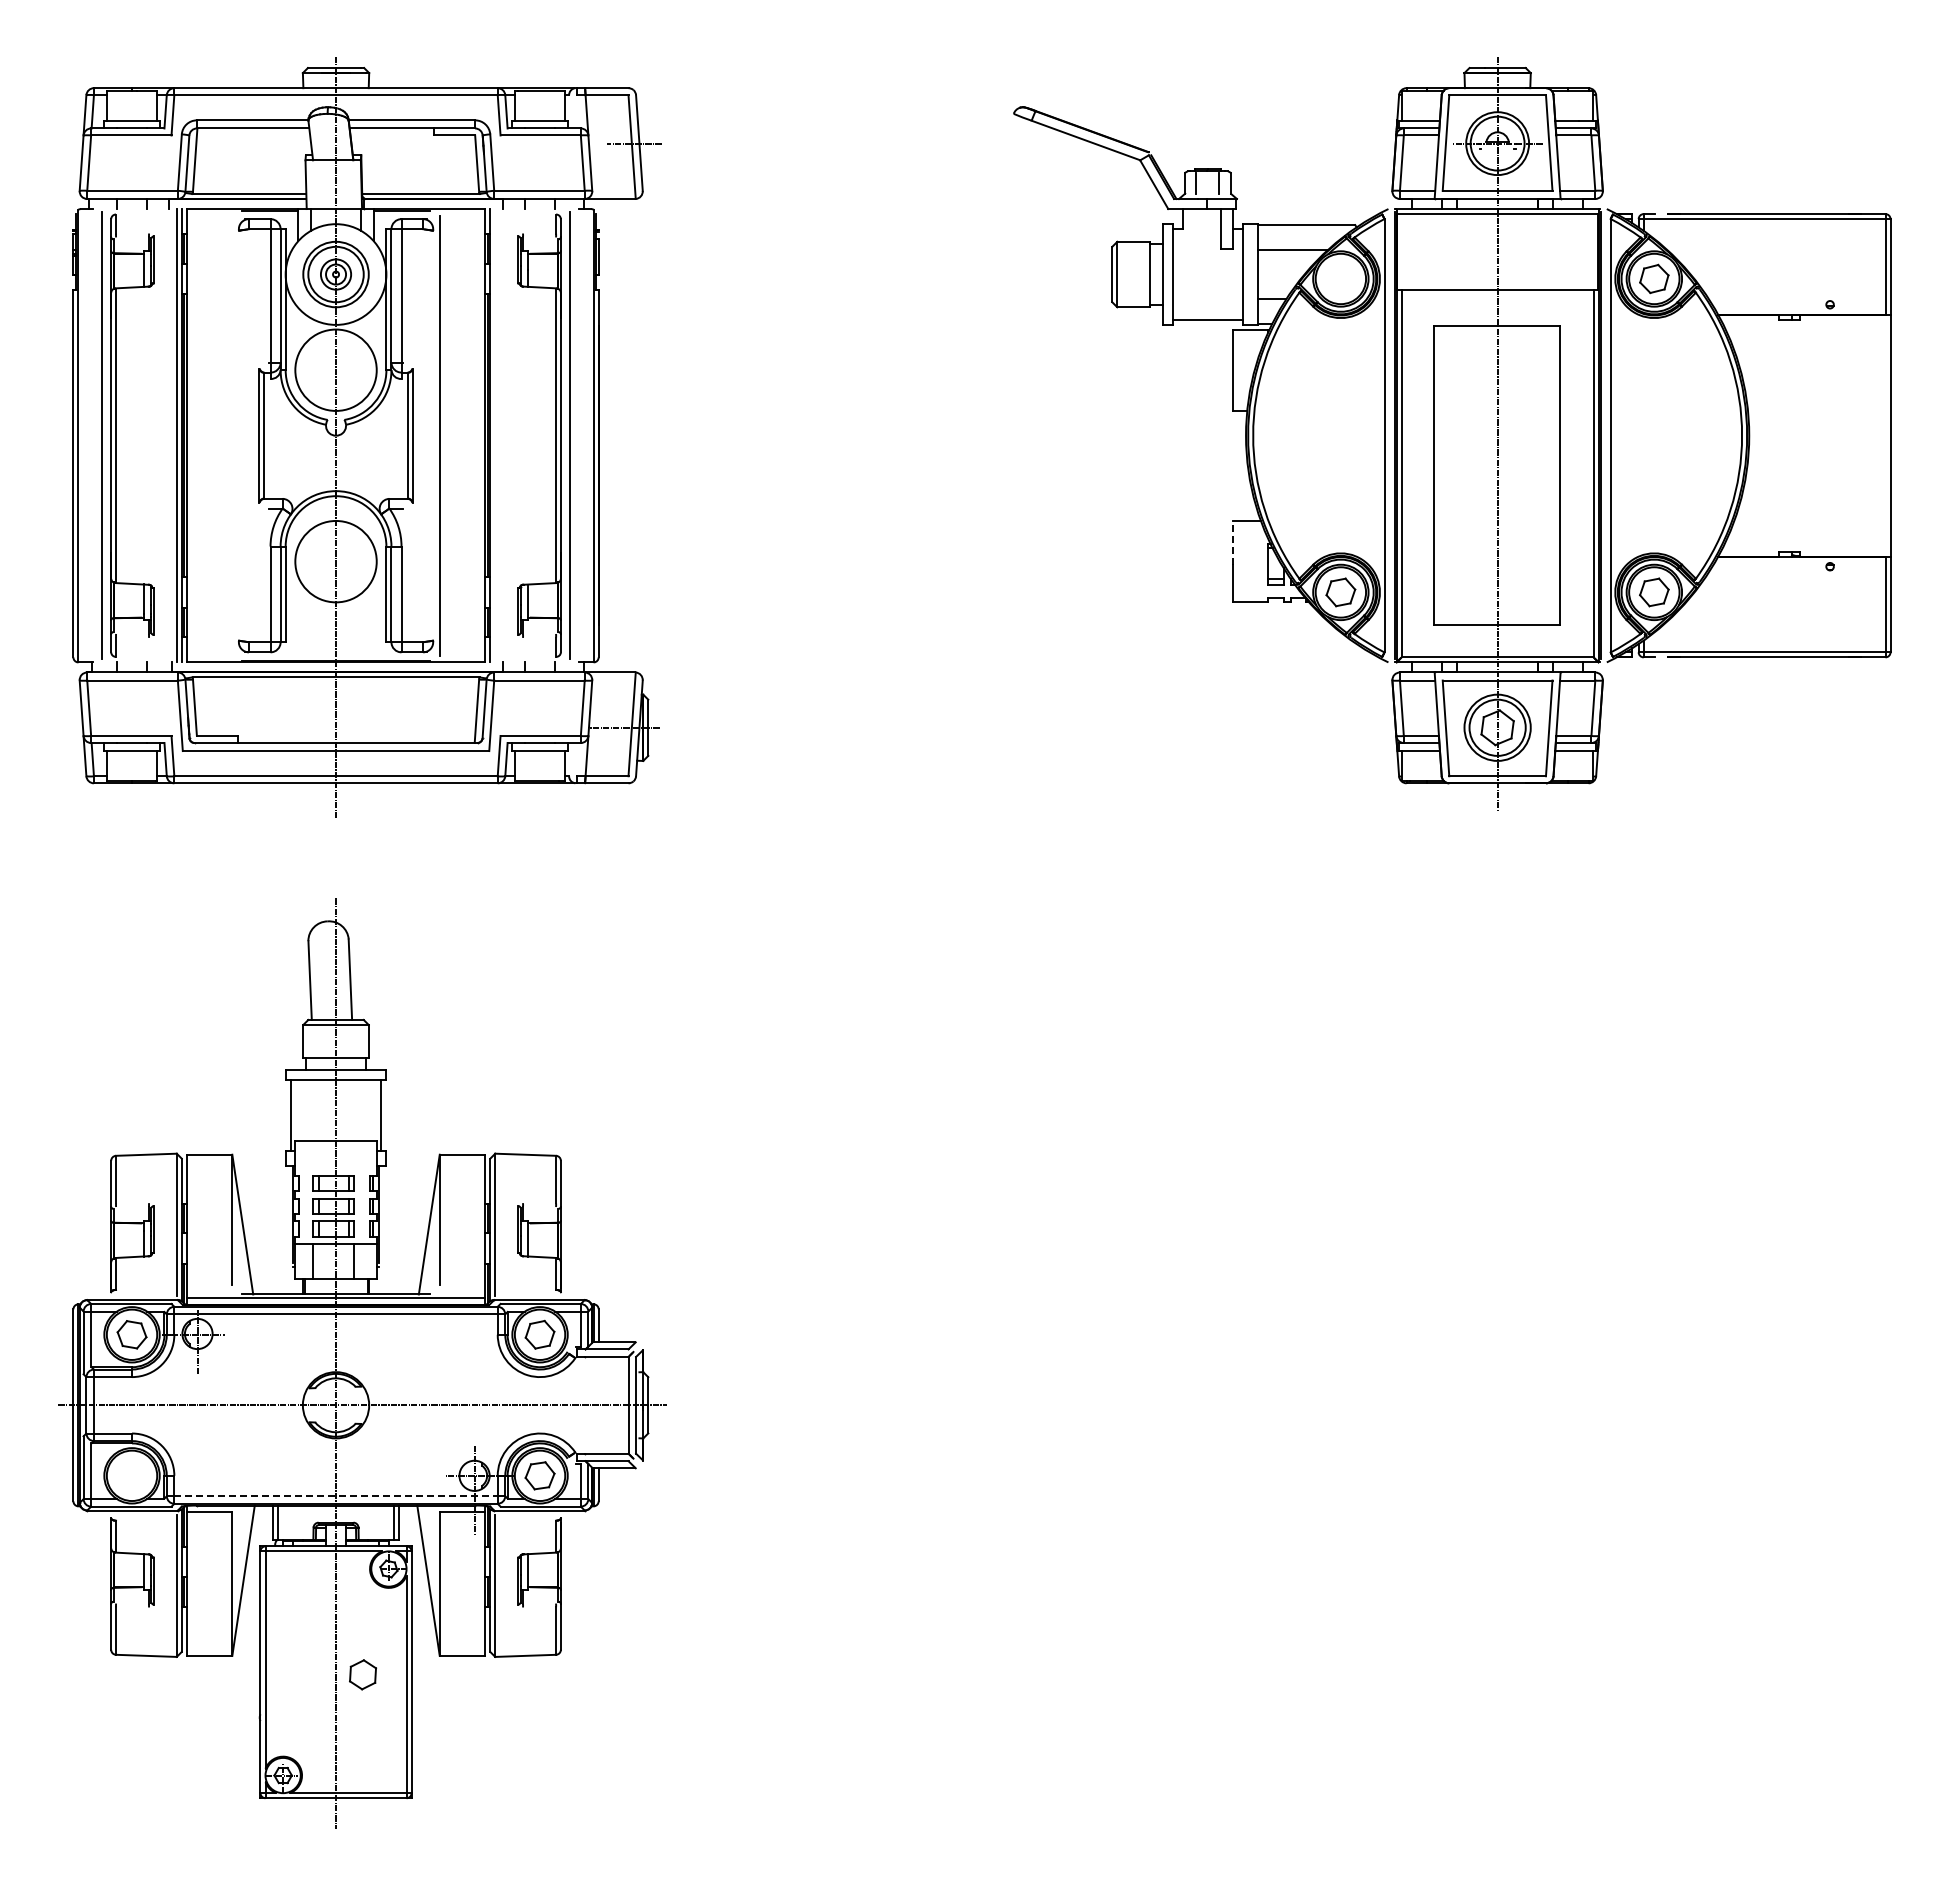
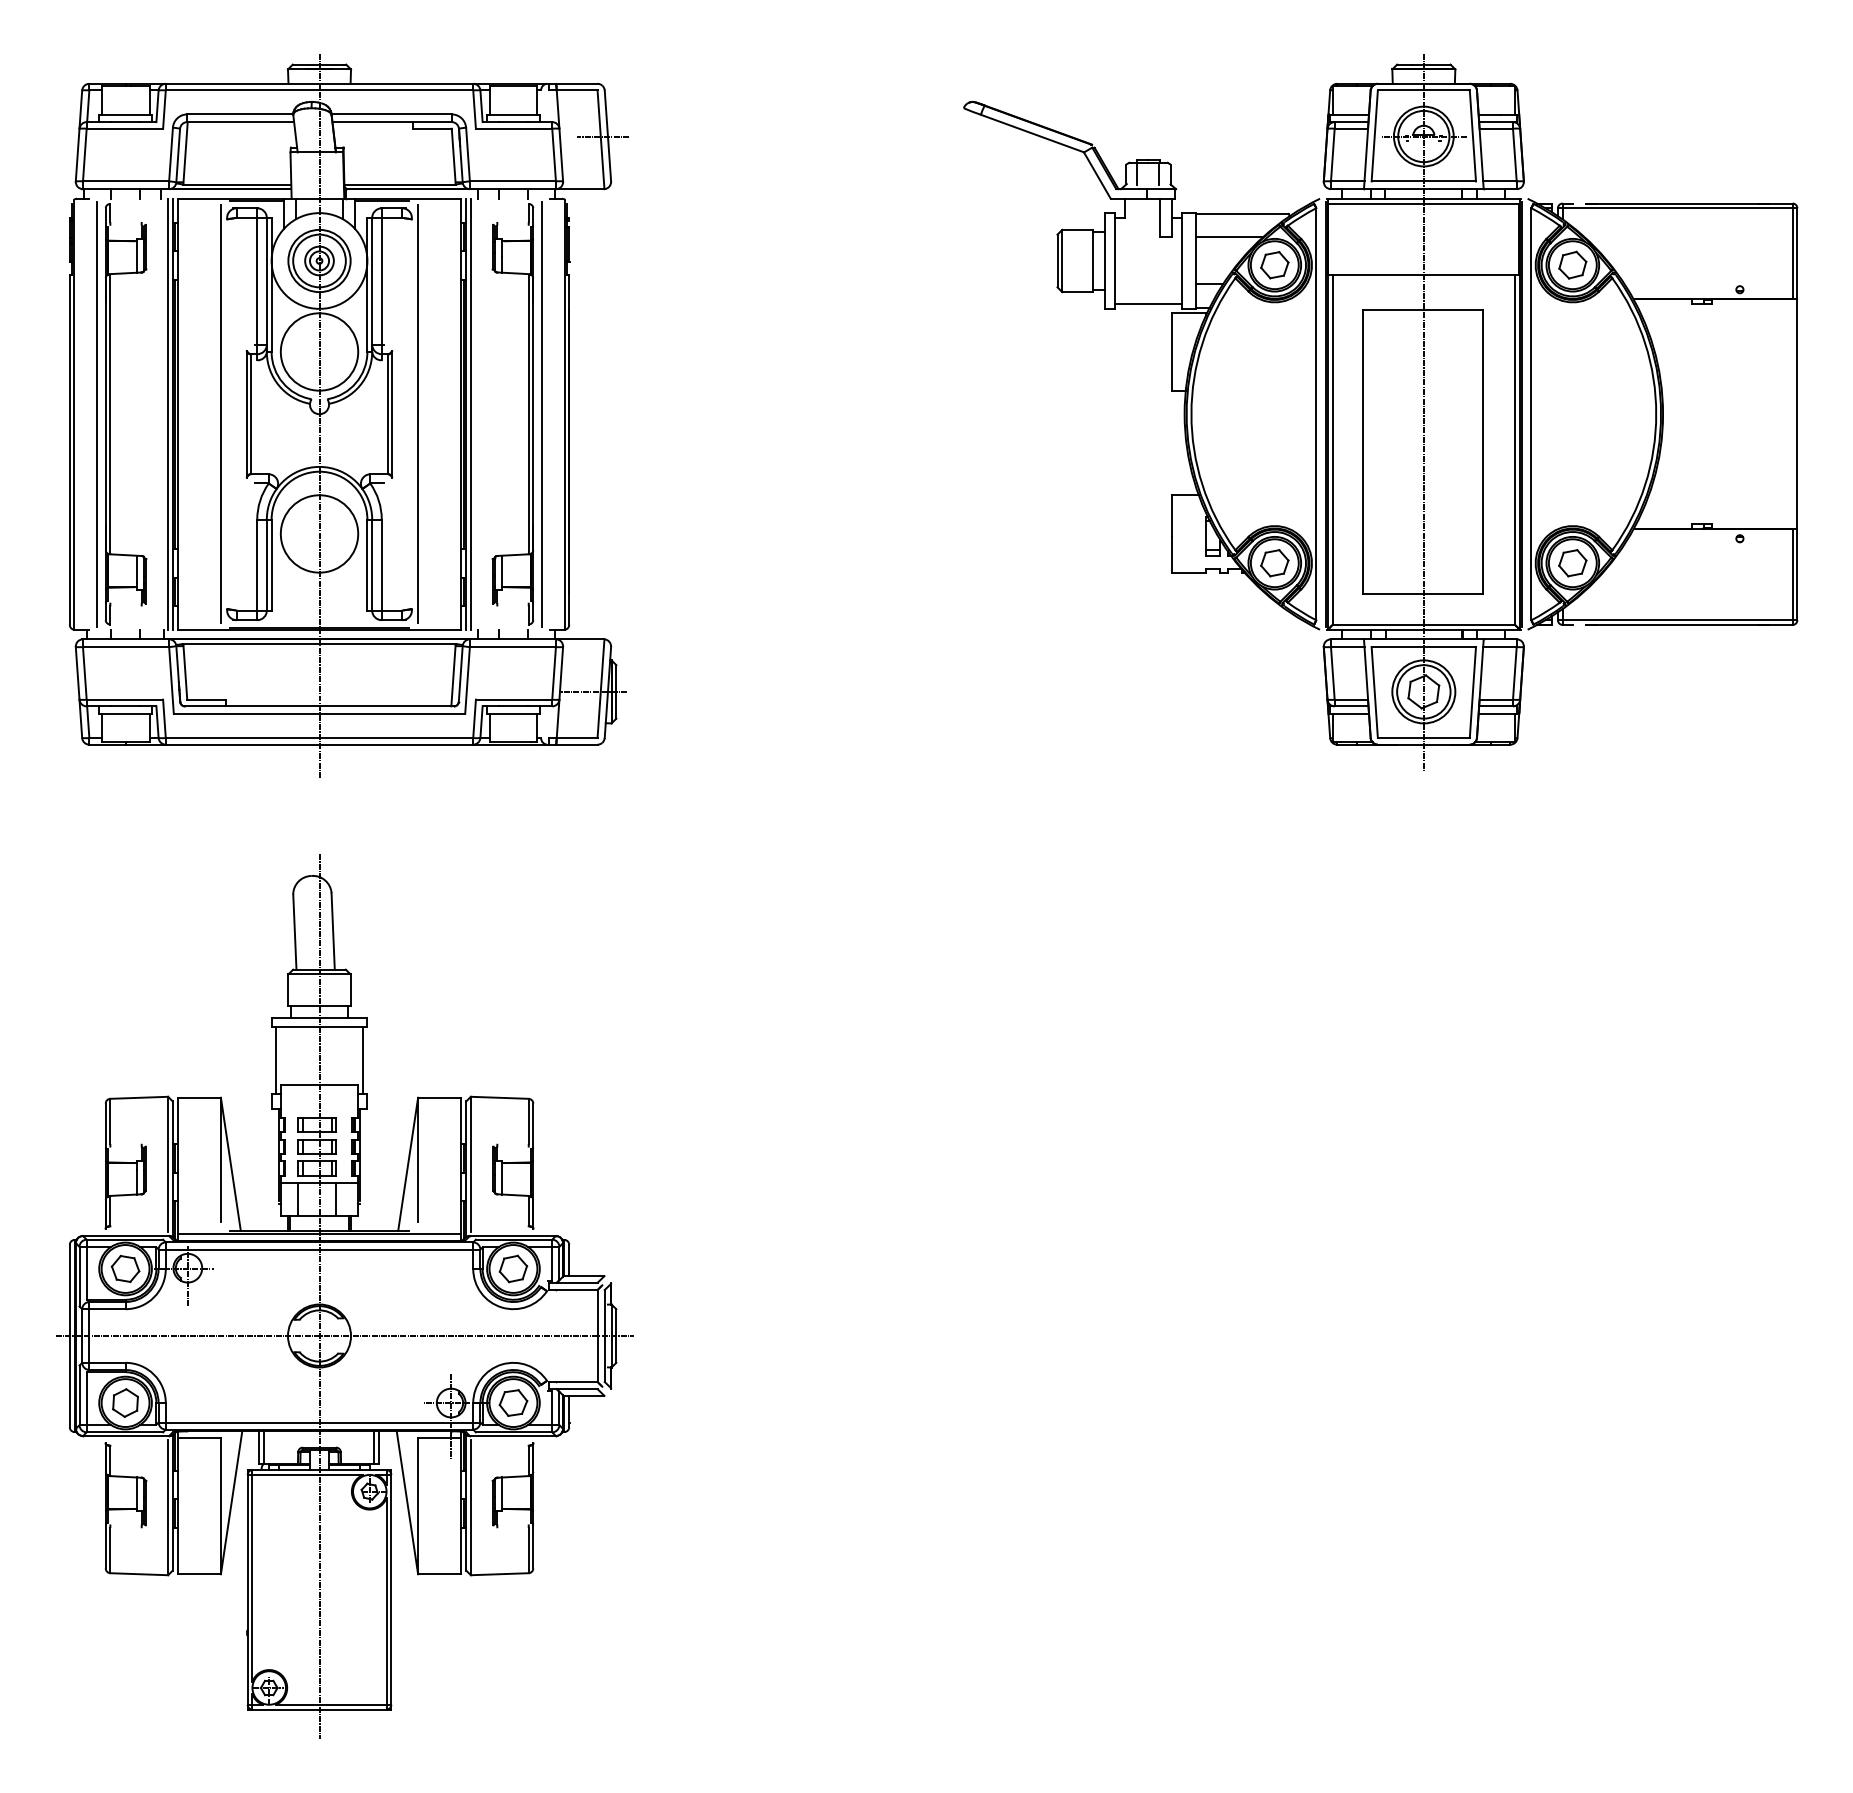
part: (1340, 278) -> (1274, 264), added
line: (232, 435) -> (221, 414), added
line: (495, 435) -> (471, 414), added
line: (1233, 542) -> (1172, 515), dashed -> solid
line: (336, 1496) -> (319, 1422), dashed -> solid
part: (362, 1674) -> (125, 1402), moved

